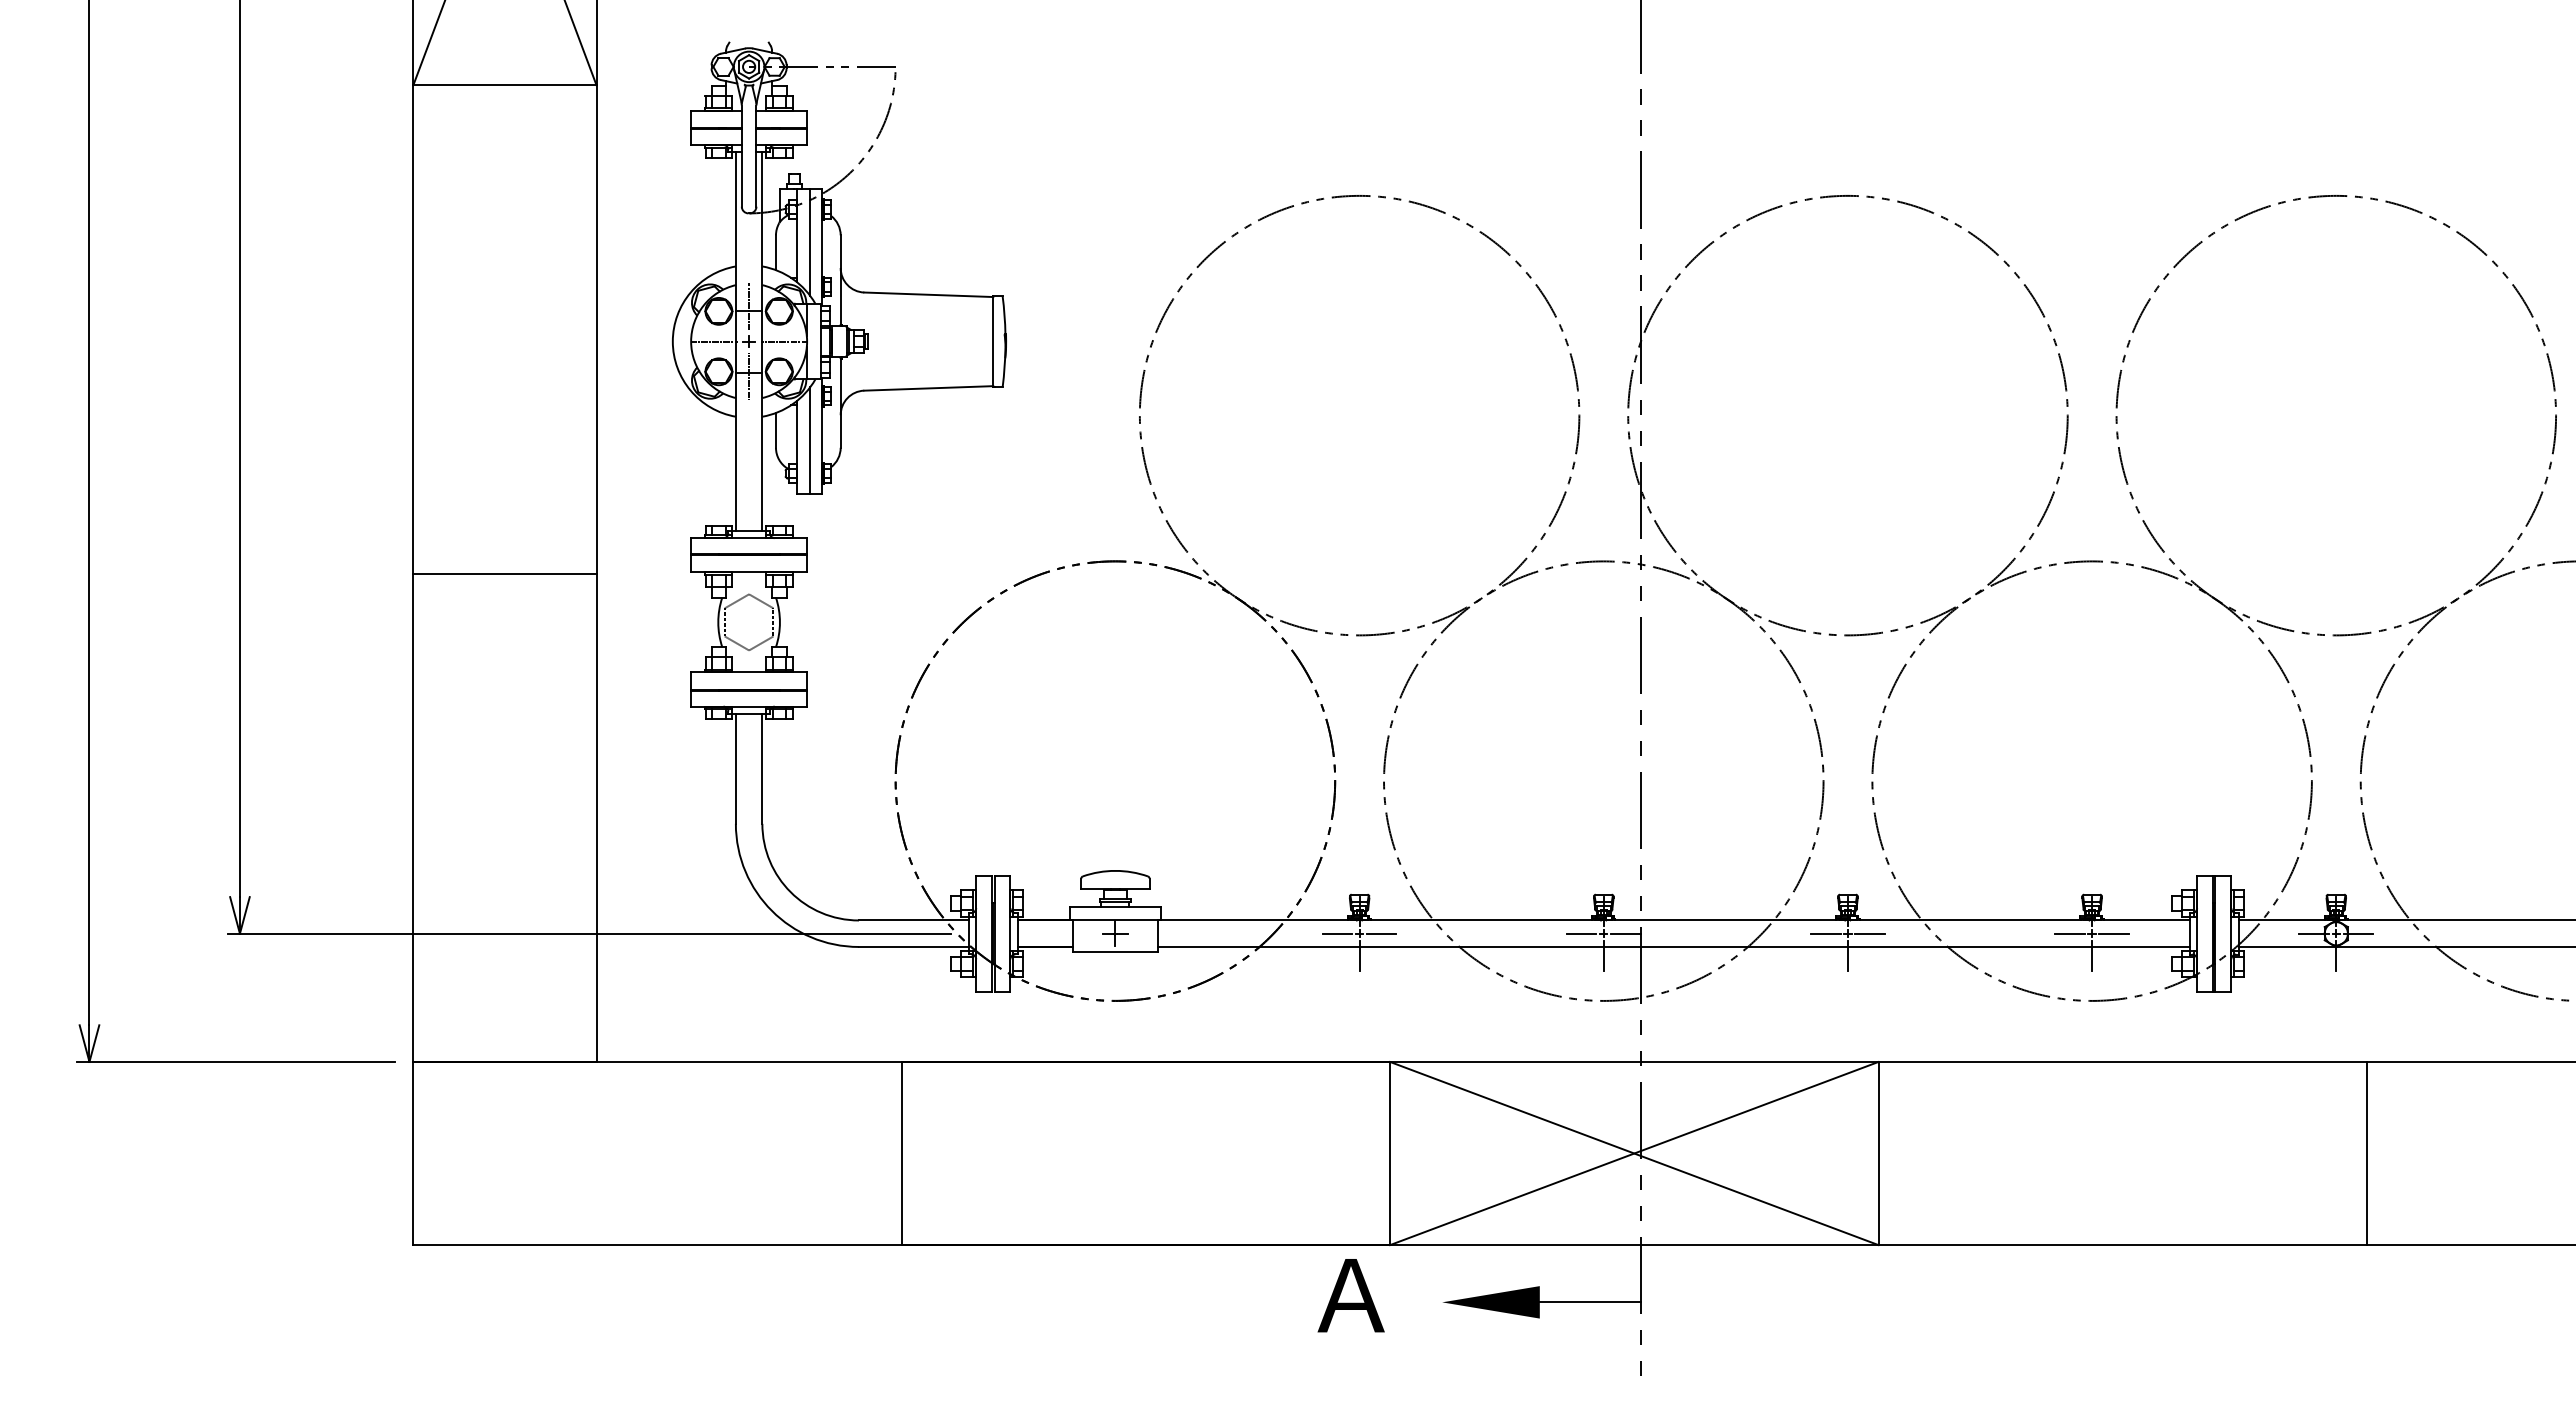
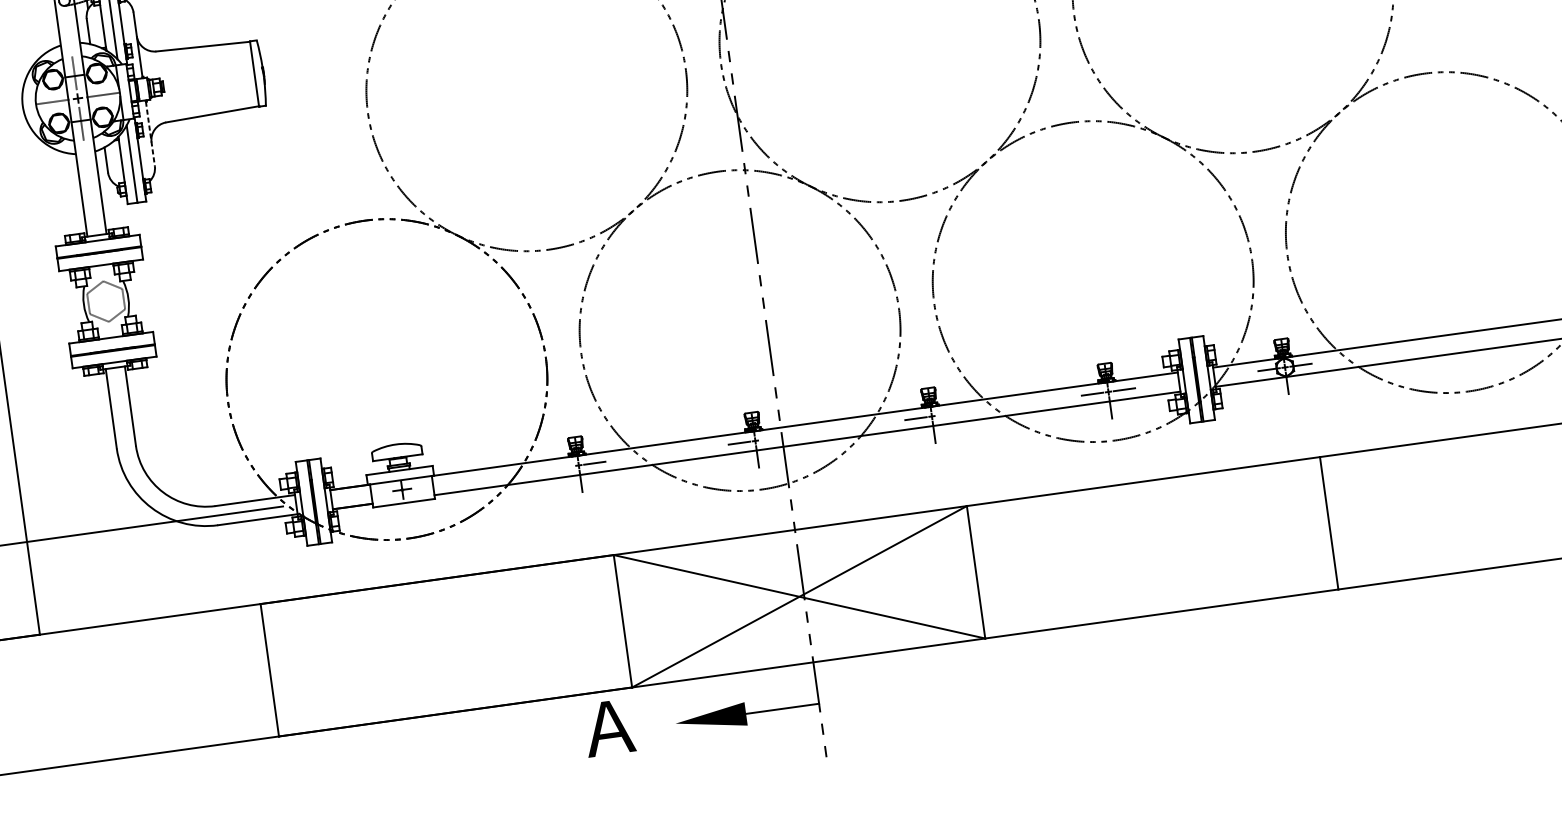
line: (840, 403) -> (150, 134), solid -> dashed
line: (1337, 933) -> (562, 467), removed
line: (1625, 933) -> (771, 438), removed
line: (1869, 933) -> (947, 414), removed

